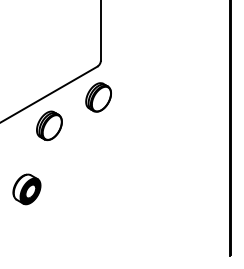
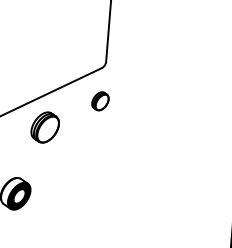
part: (98, 97) -> (100, 101), size x0.6

